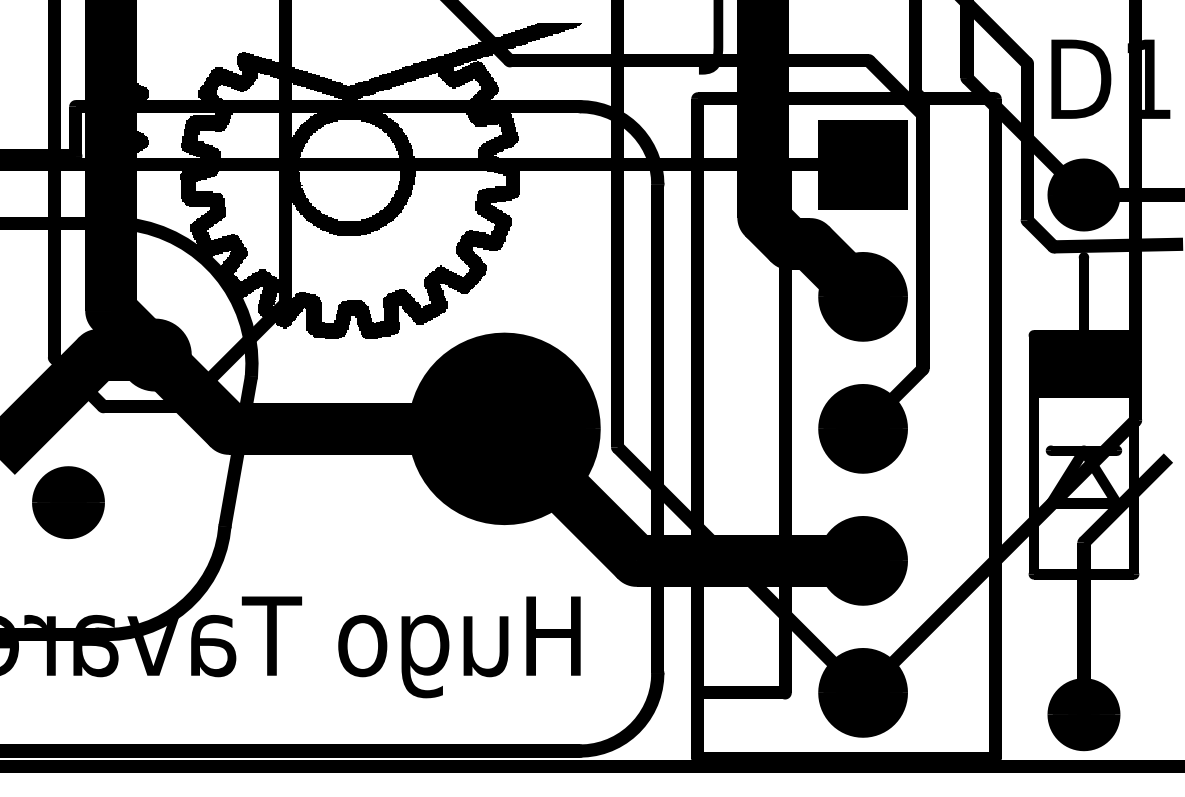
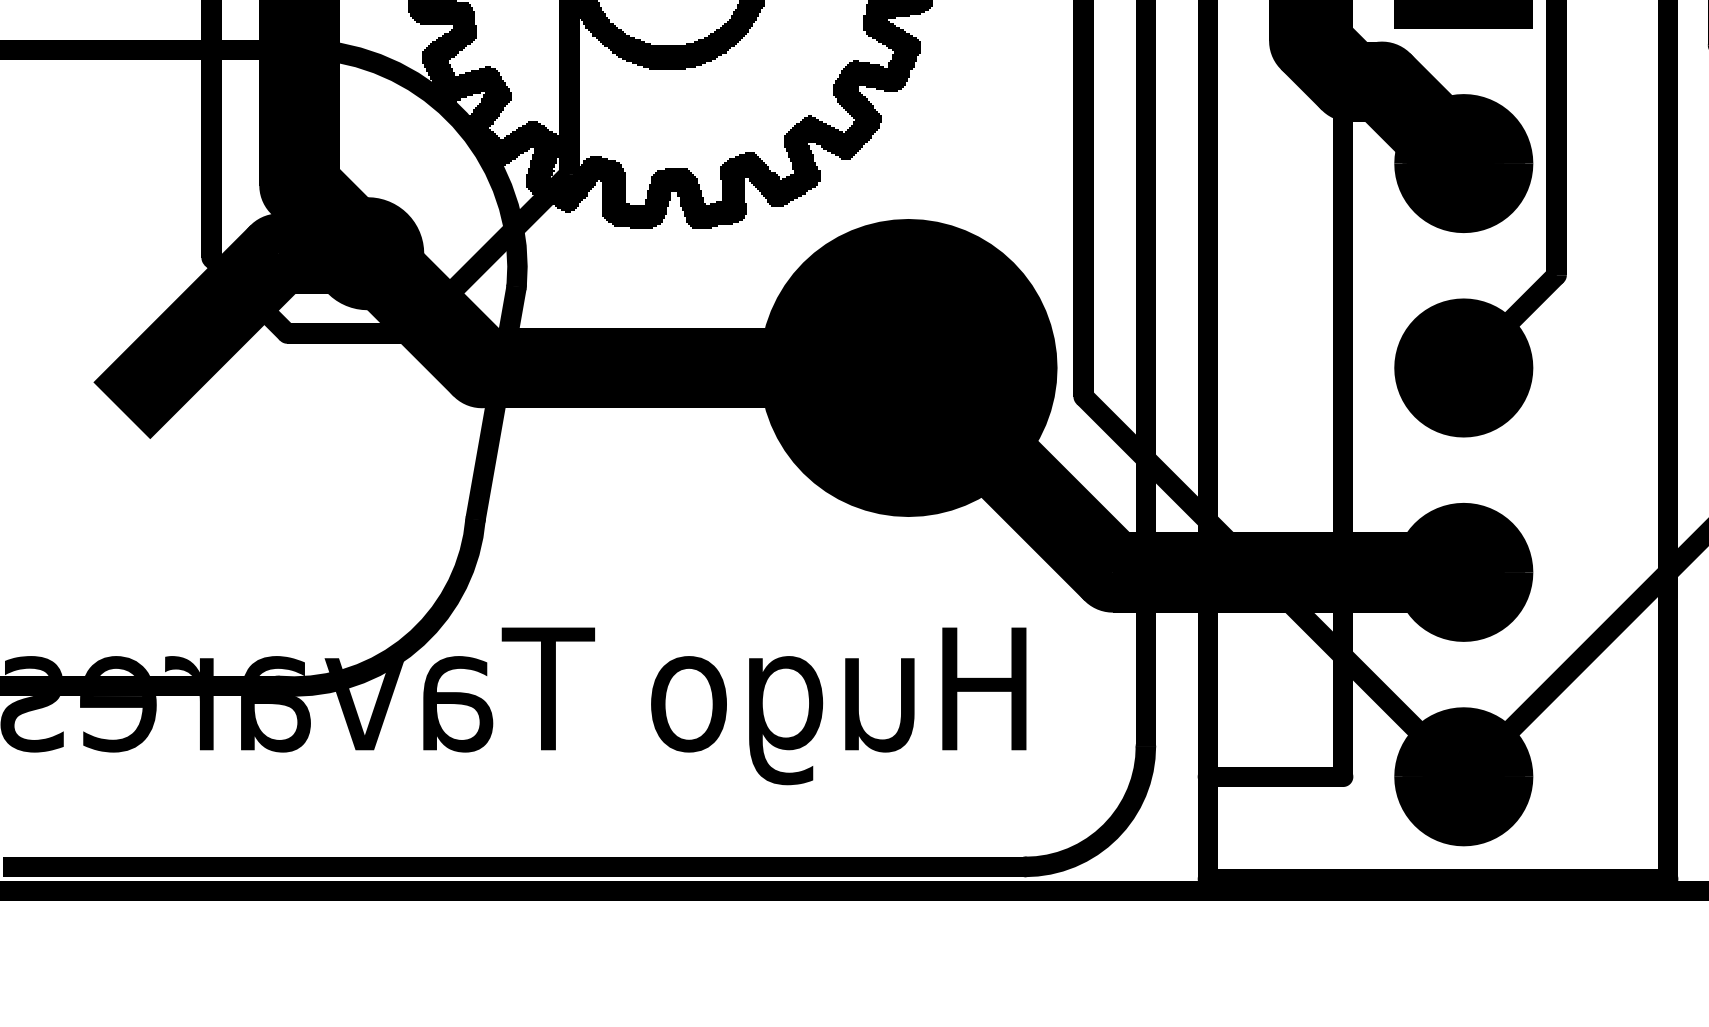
part: (68, 502) -> (233, 482), removed

